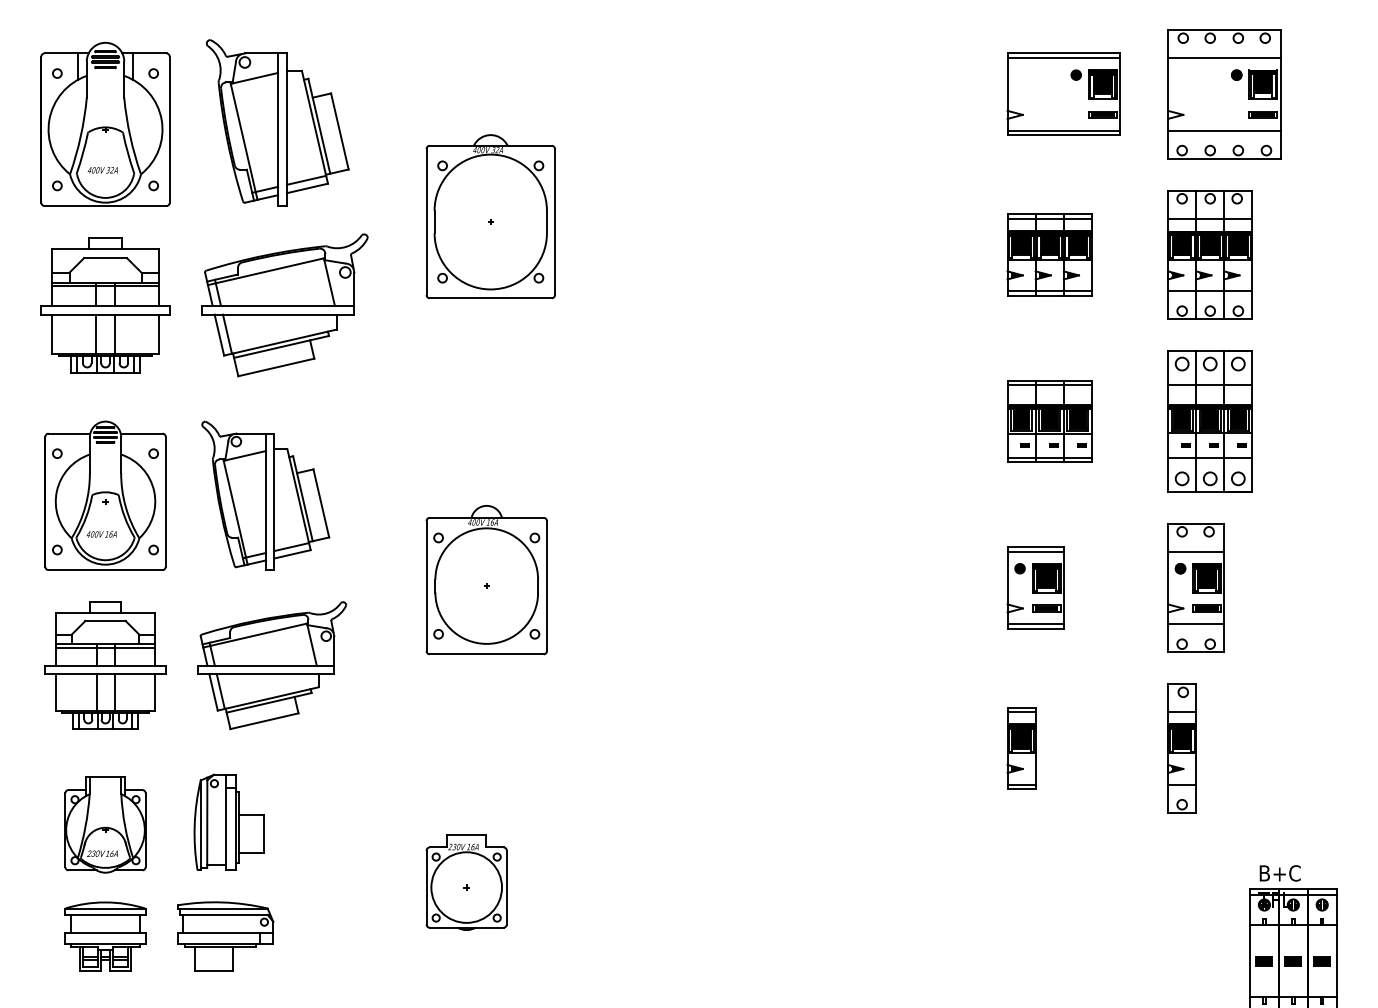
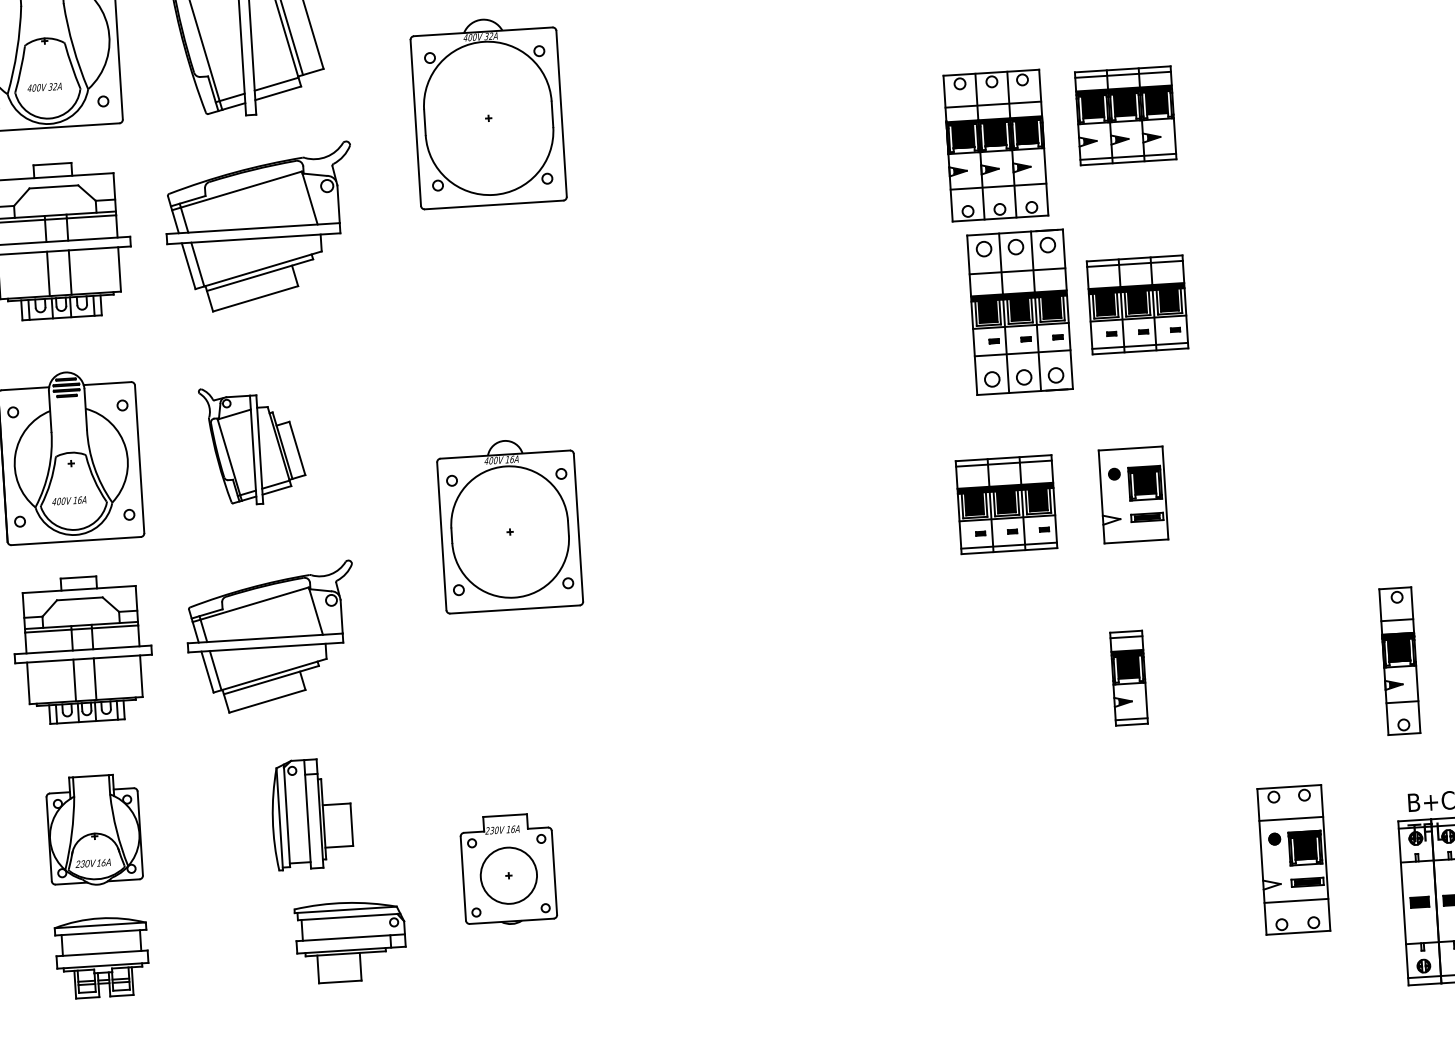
part: (1209, 254) -> (995, 145), moved
part: (1209, 421) -> (1019, 312), moved
part: (265, 495) -> (252, 444), size x0.7
line: (1035, 551) -> (1130, 453), removed
part: (1195, 587) -> (1293, 859), moved
part: (923, 589) -> (1006, 504), added
line: (1035, 624) -> (1135, 536), removed
part: (1181, 748) -> (1399, 661), moved
part: (228, 821) -> (310, 812), moved
circle: (466, 887) -> (508, 875), size x0.7
part: (225, 936) -> (350, 941), moved

